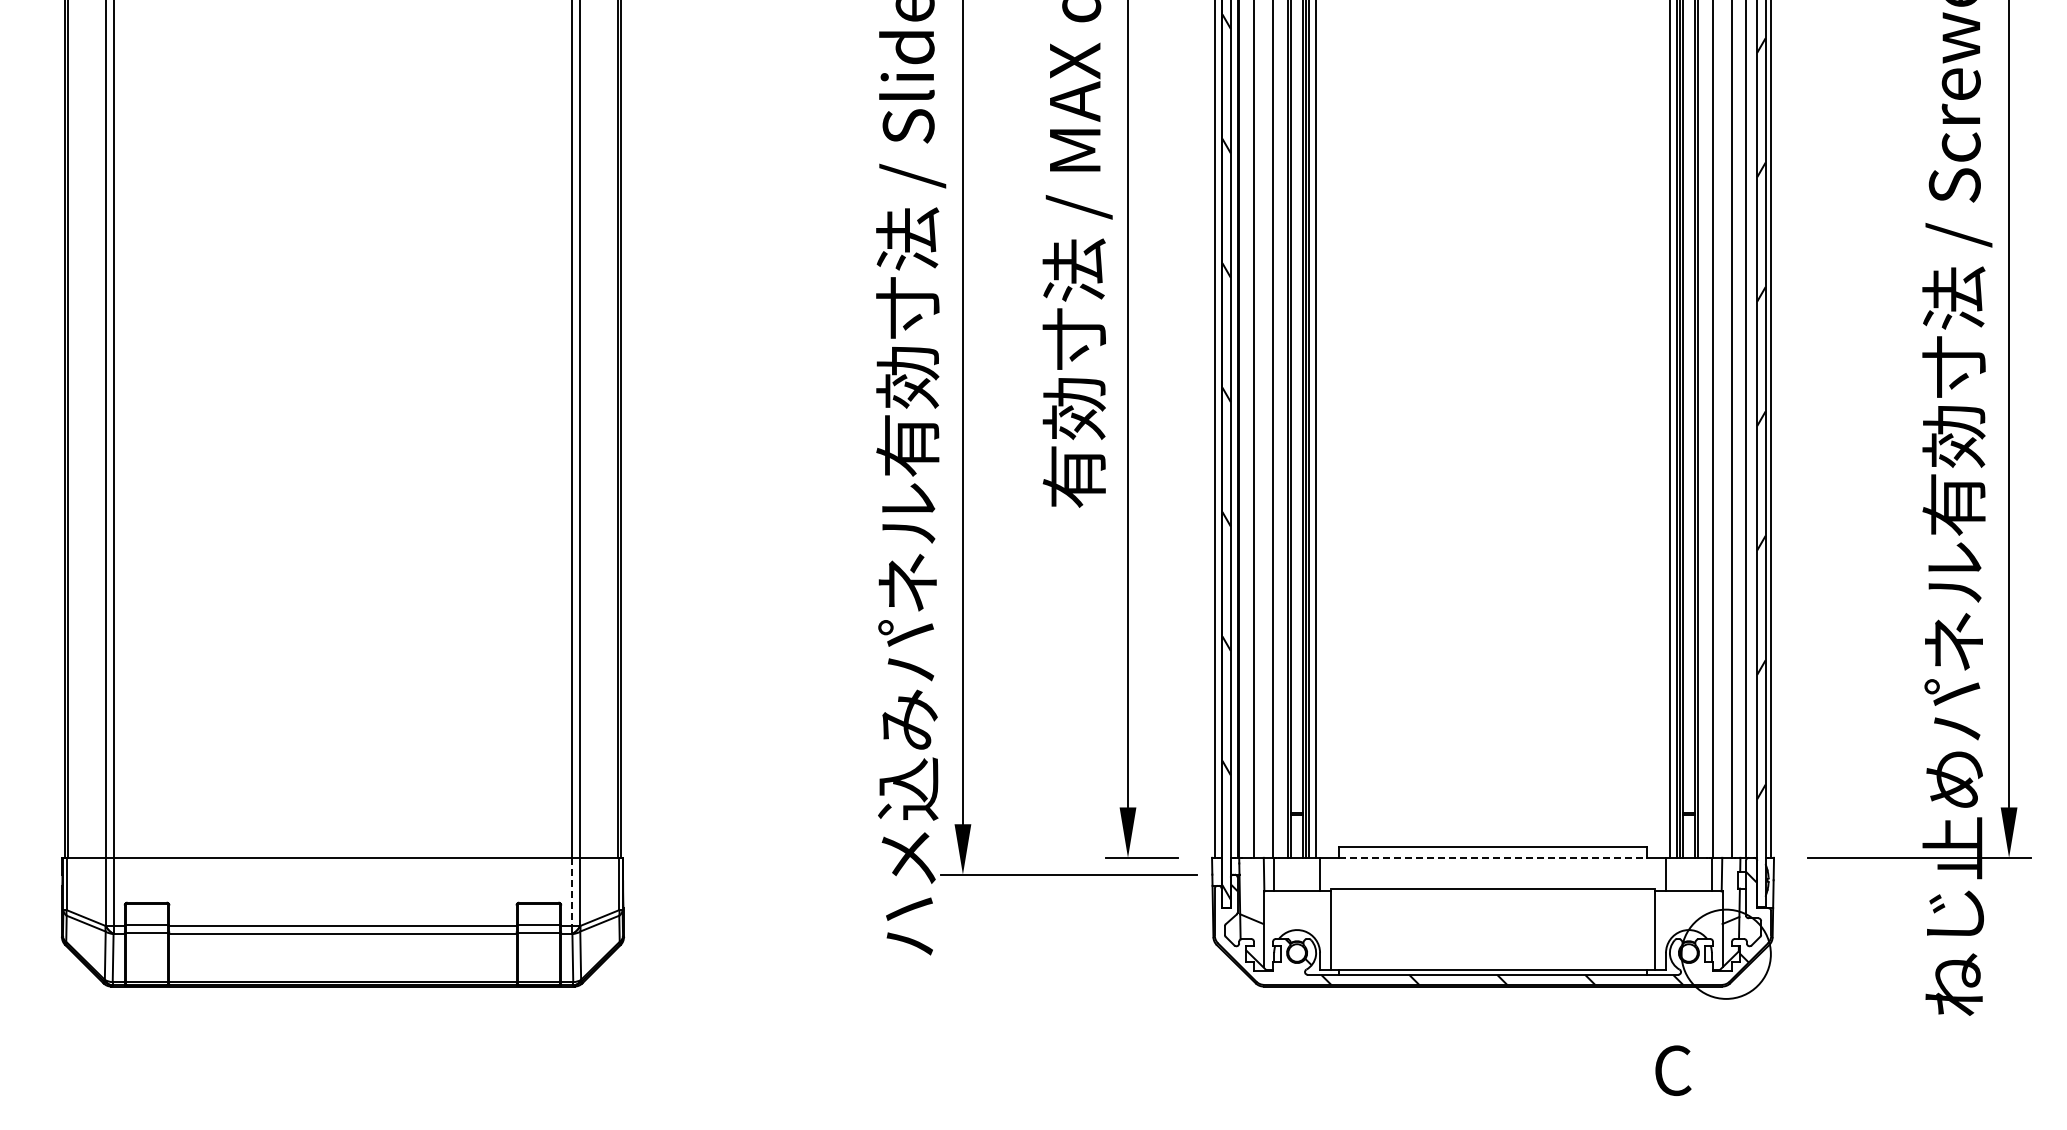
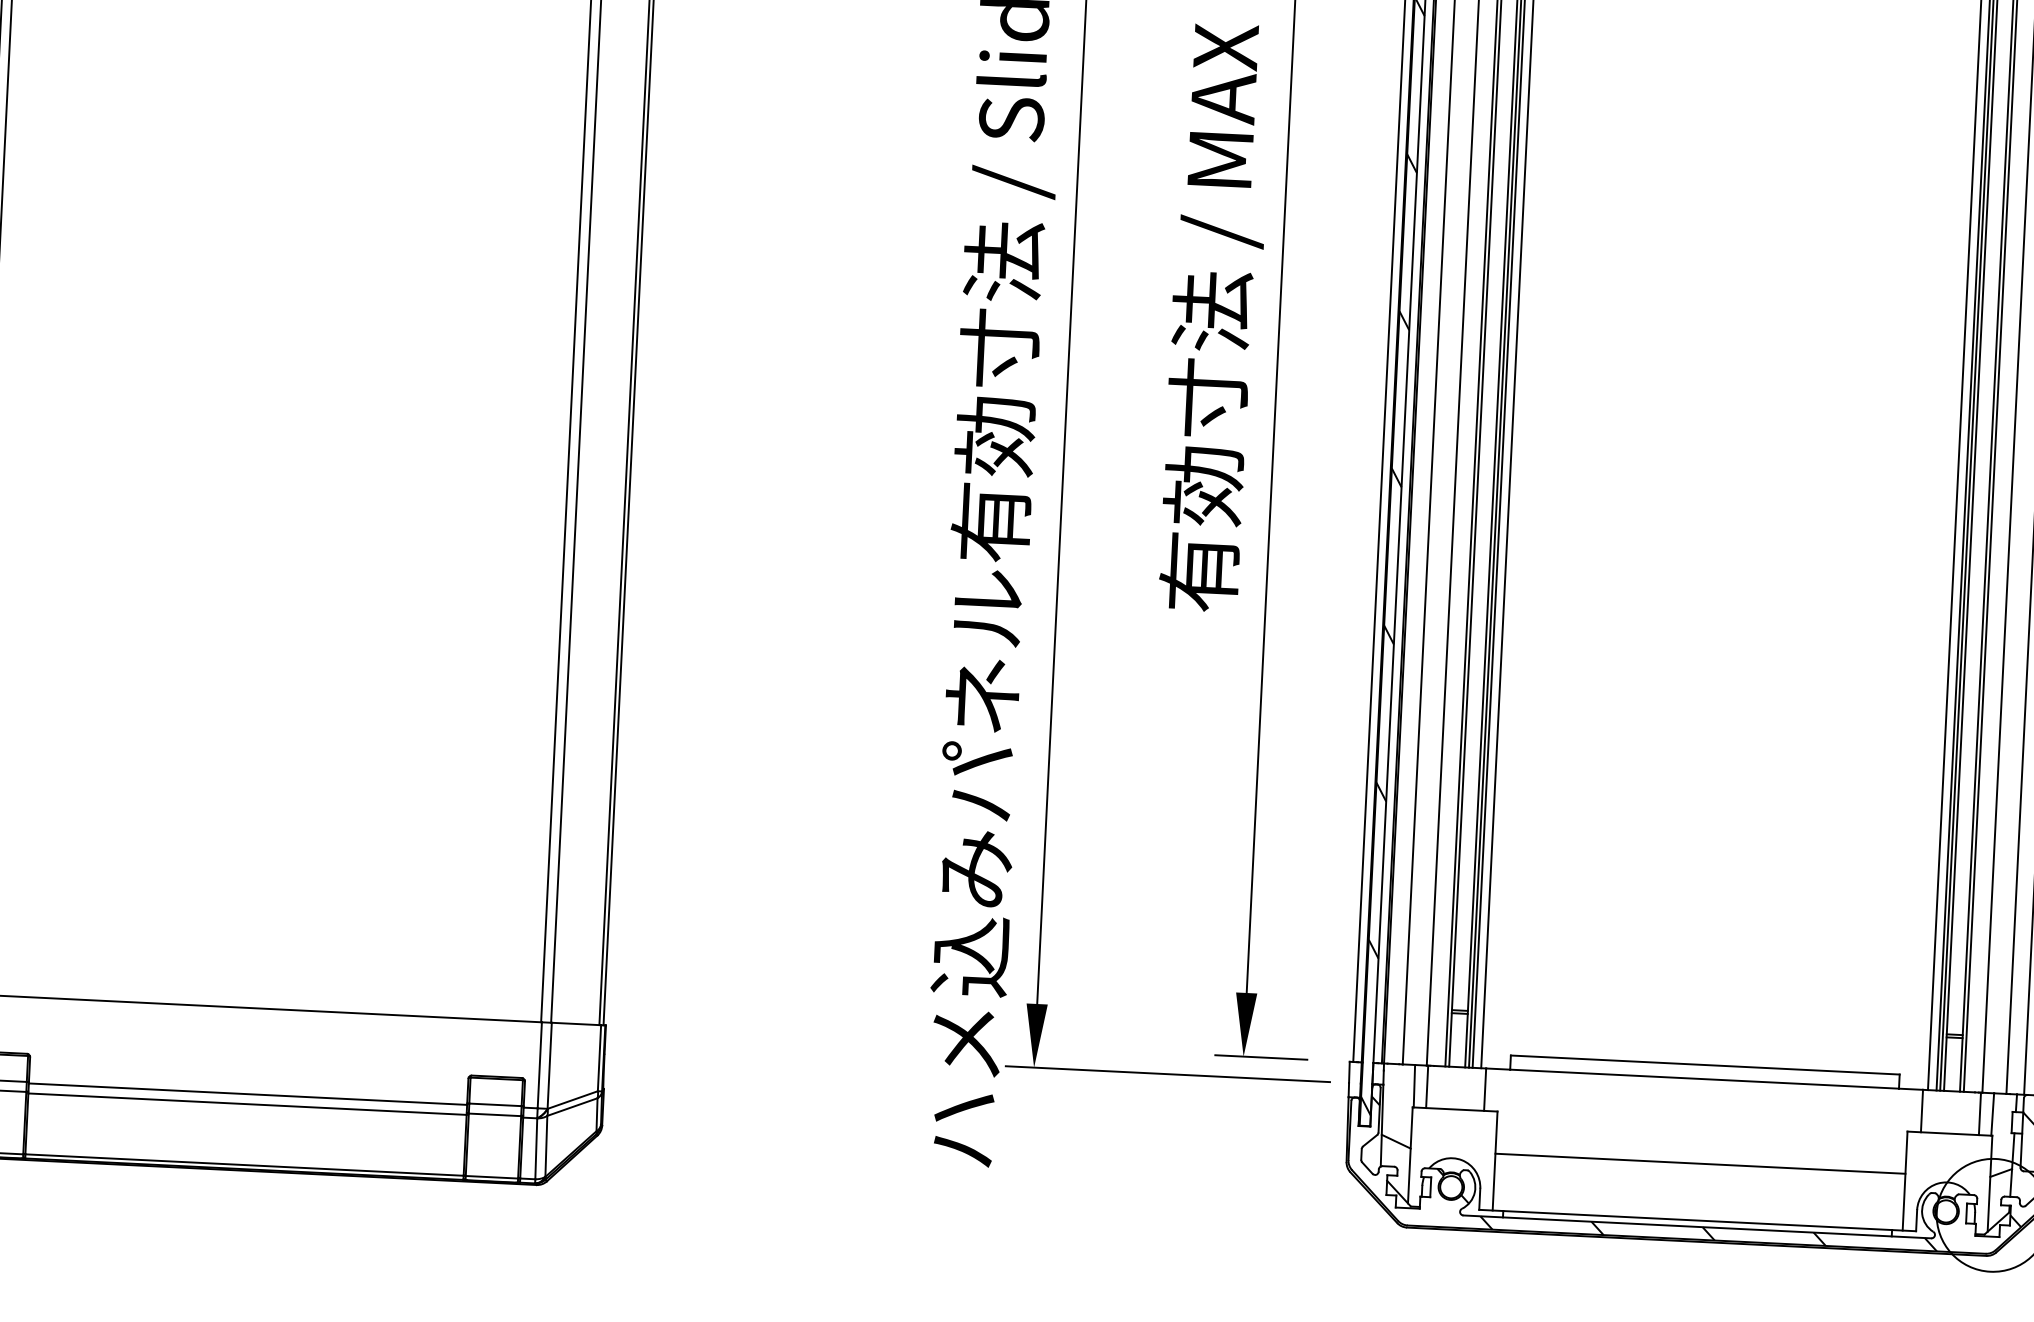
line: (1493, 857) -> (1705, 1078), dashed -> solid
line: (1492, 888) -> (1699, 1163), moved
line: (572, 892) -> (539, 1066), dashed -> solid

